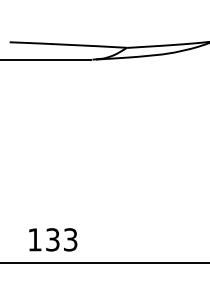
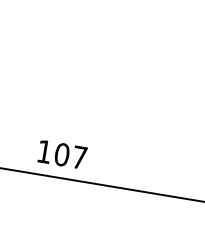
text: (61, 239) -> (70, 155), 133 -> 107

